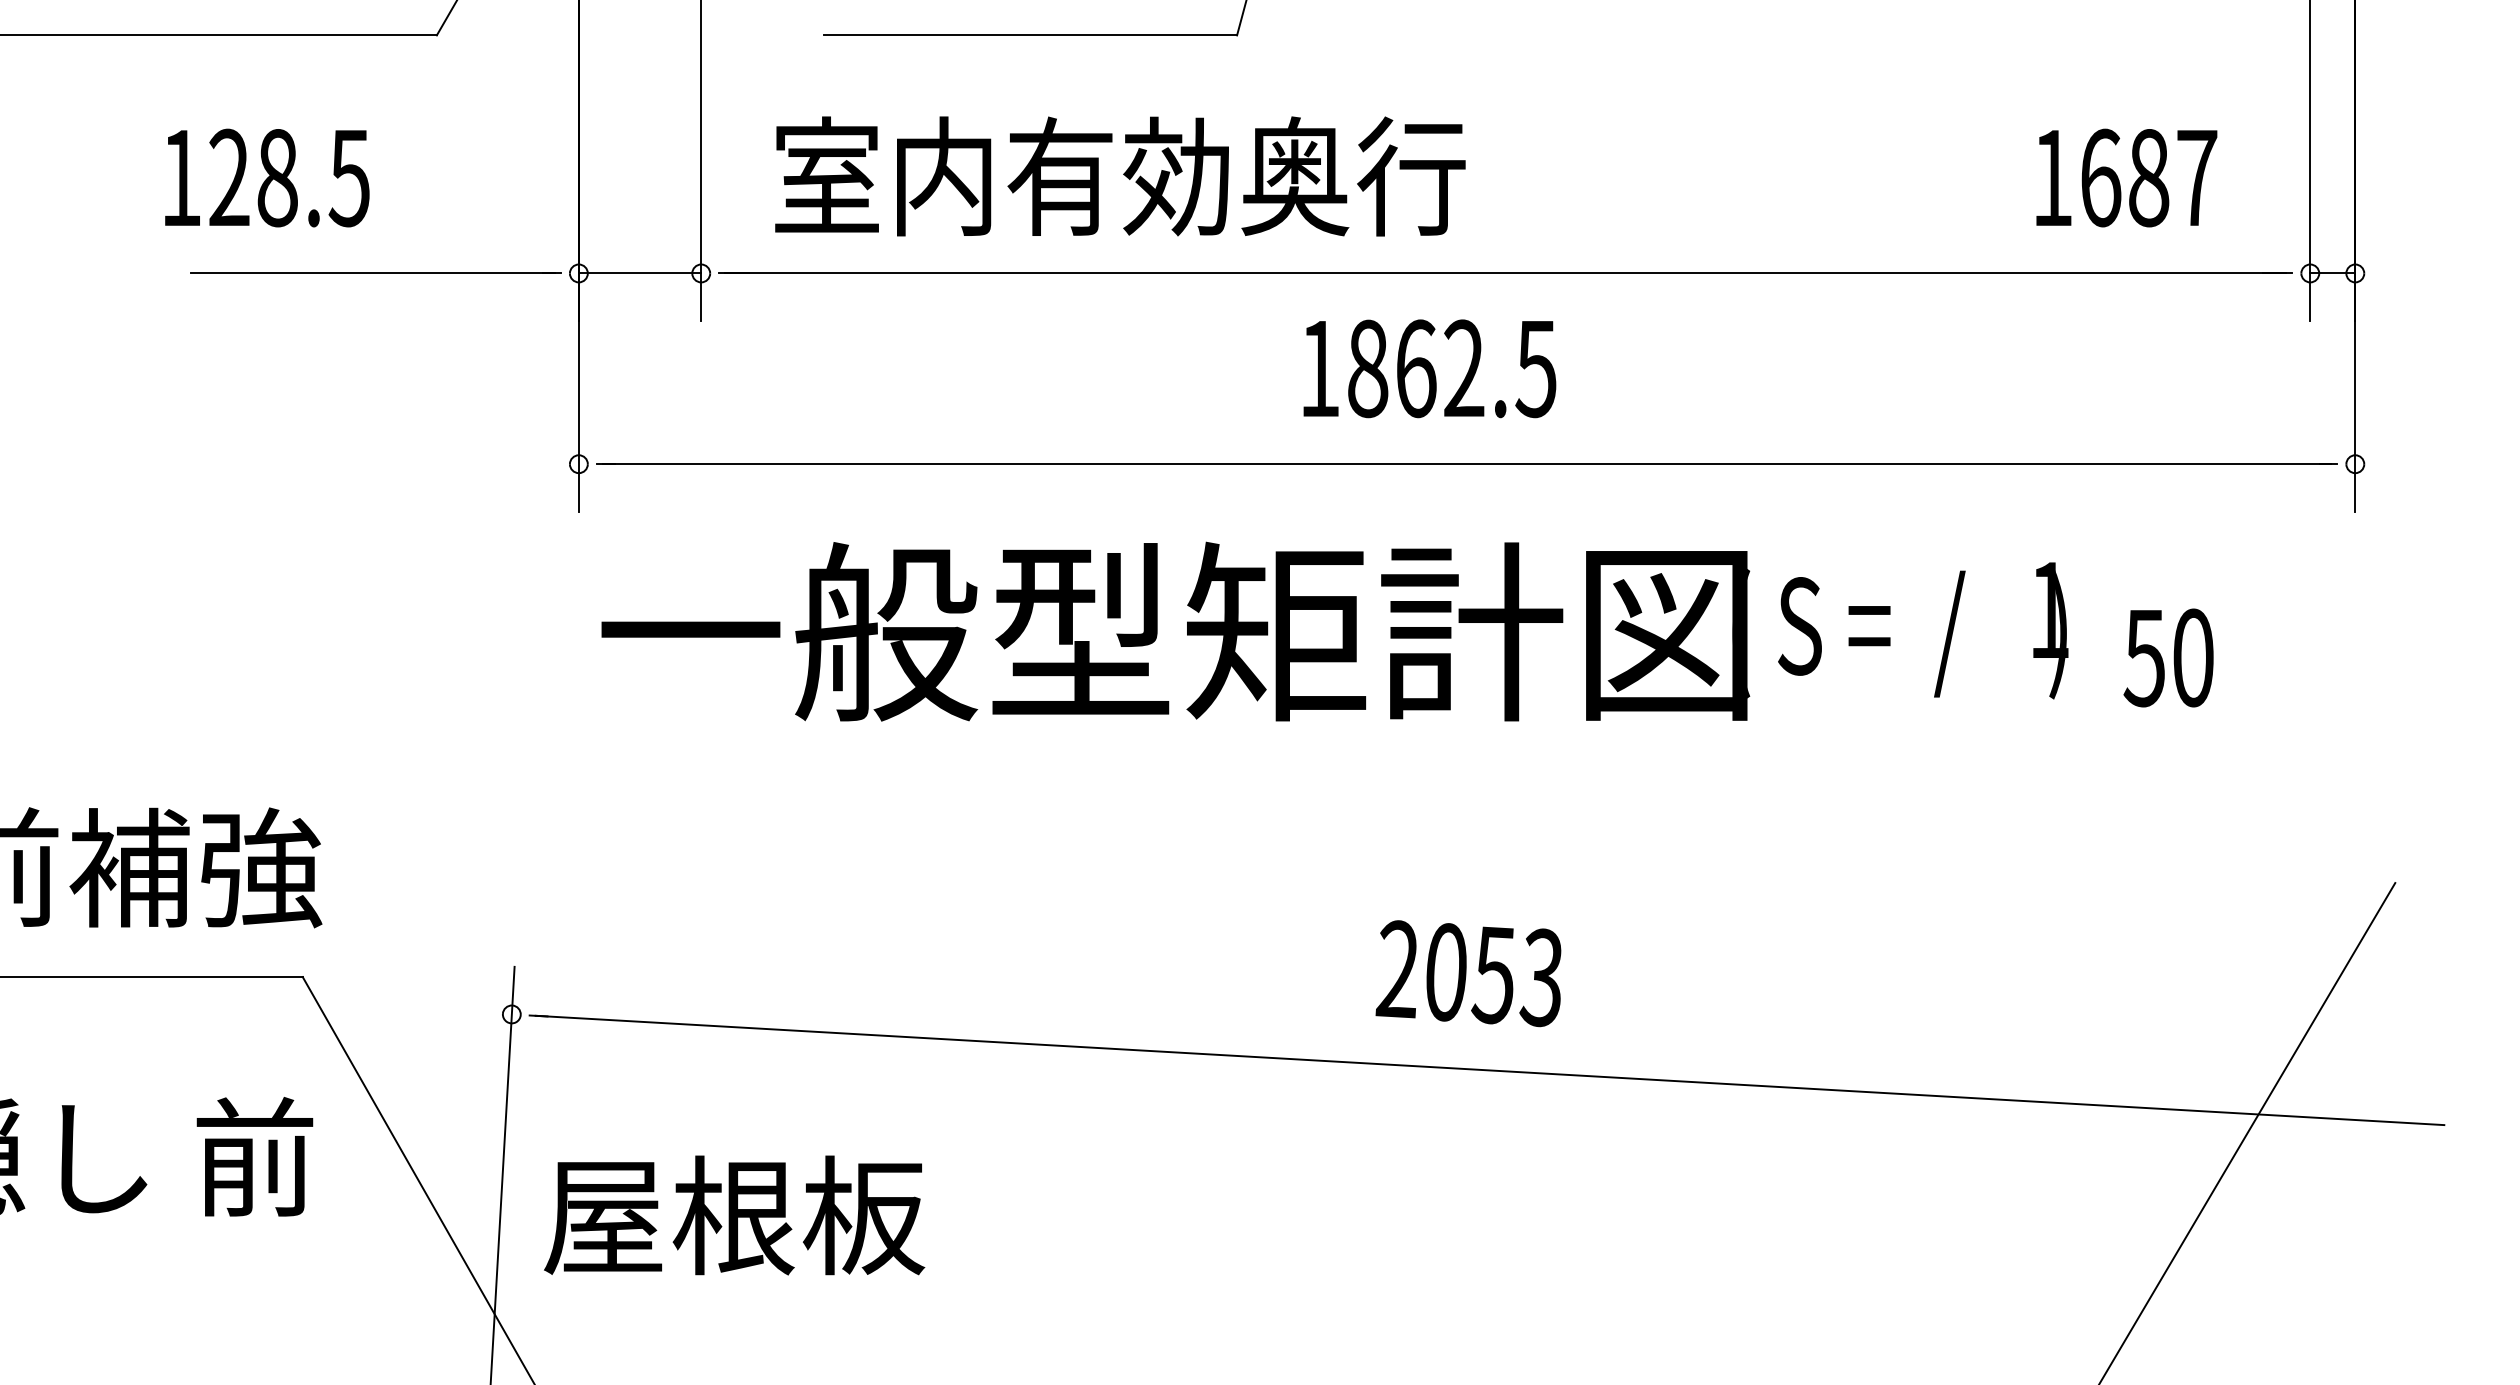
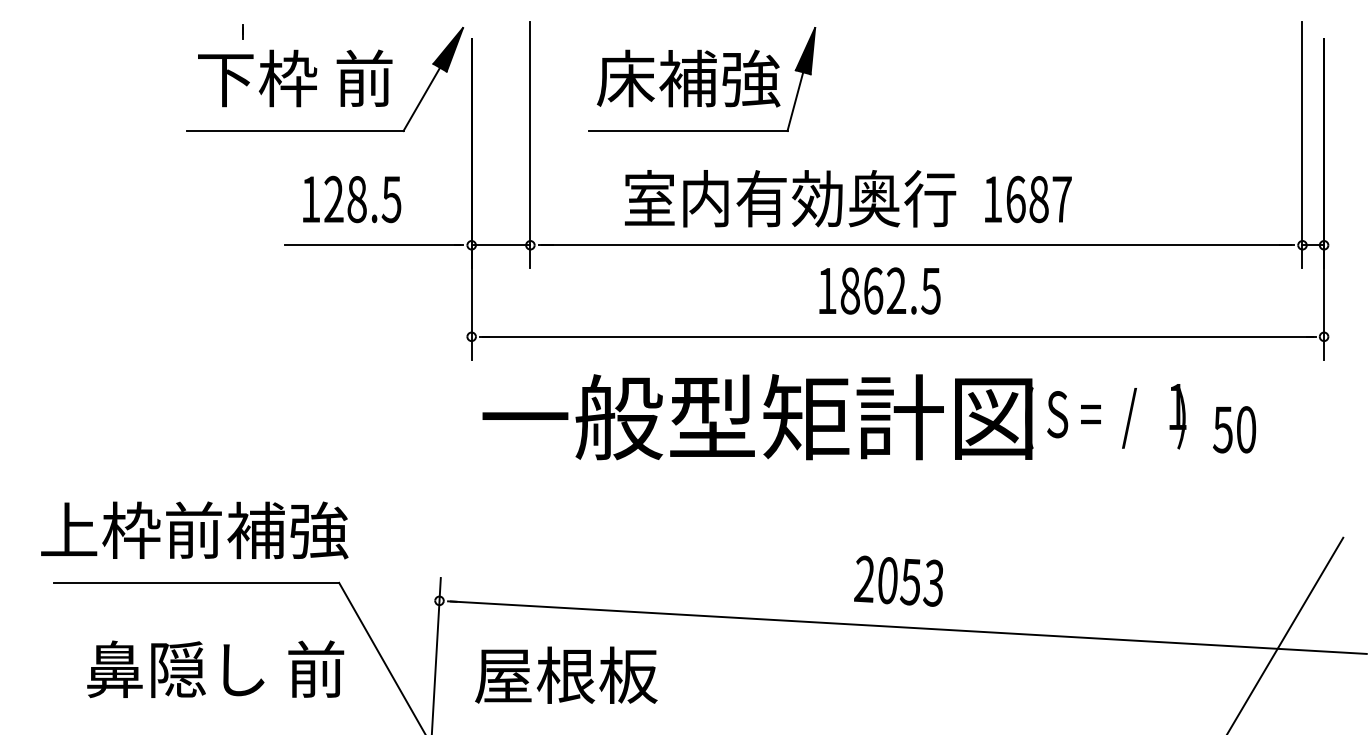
text: (1120, 175) -> (790, 198), moved
text: (267, 178) -> (352, 199), moved
text: (2126, 178) -> (1028, 199), moved
text: (734, 1213) -> (566, 674), moved

